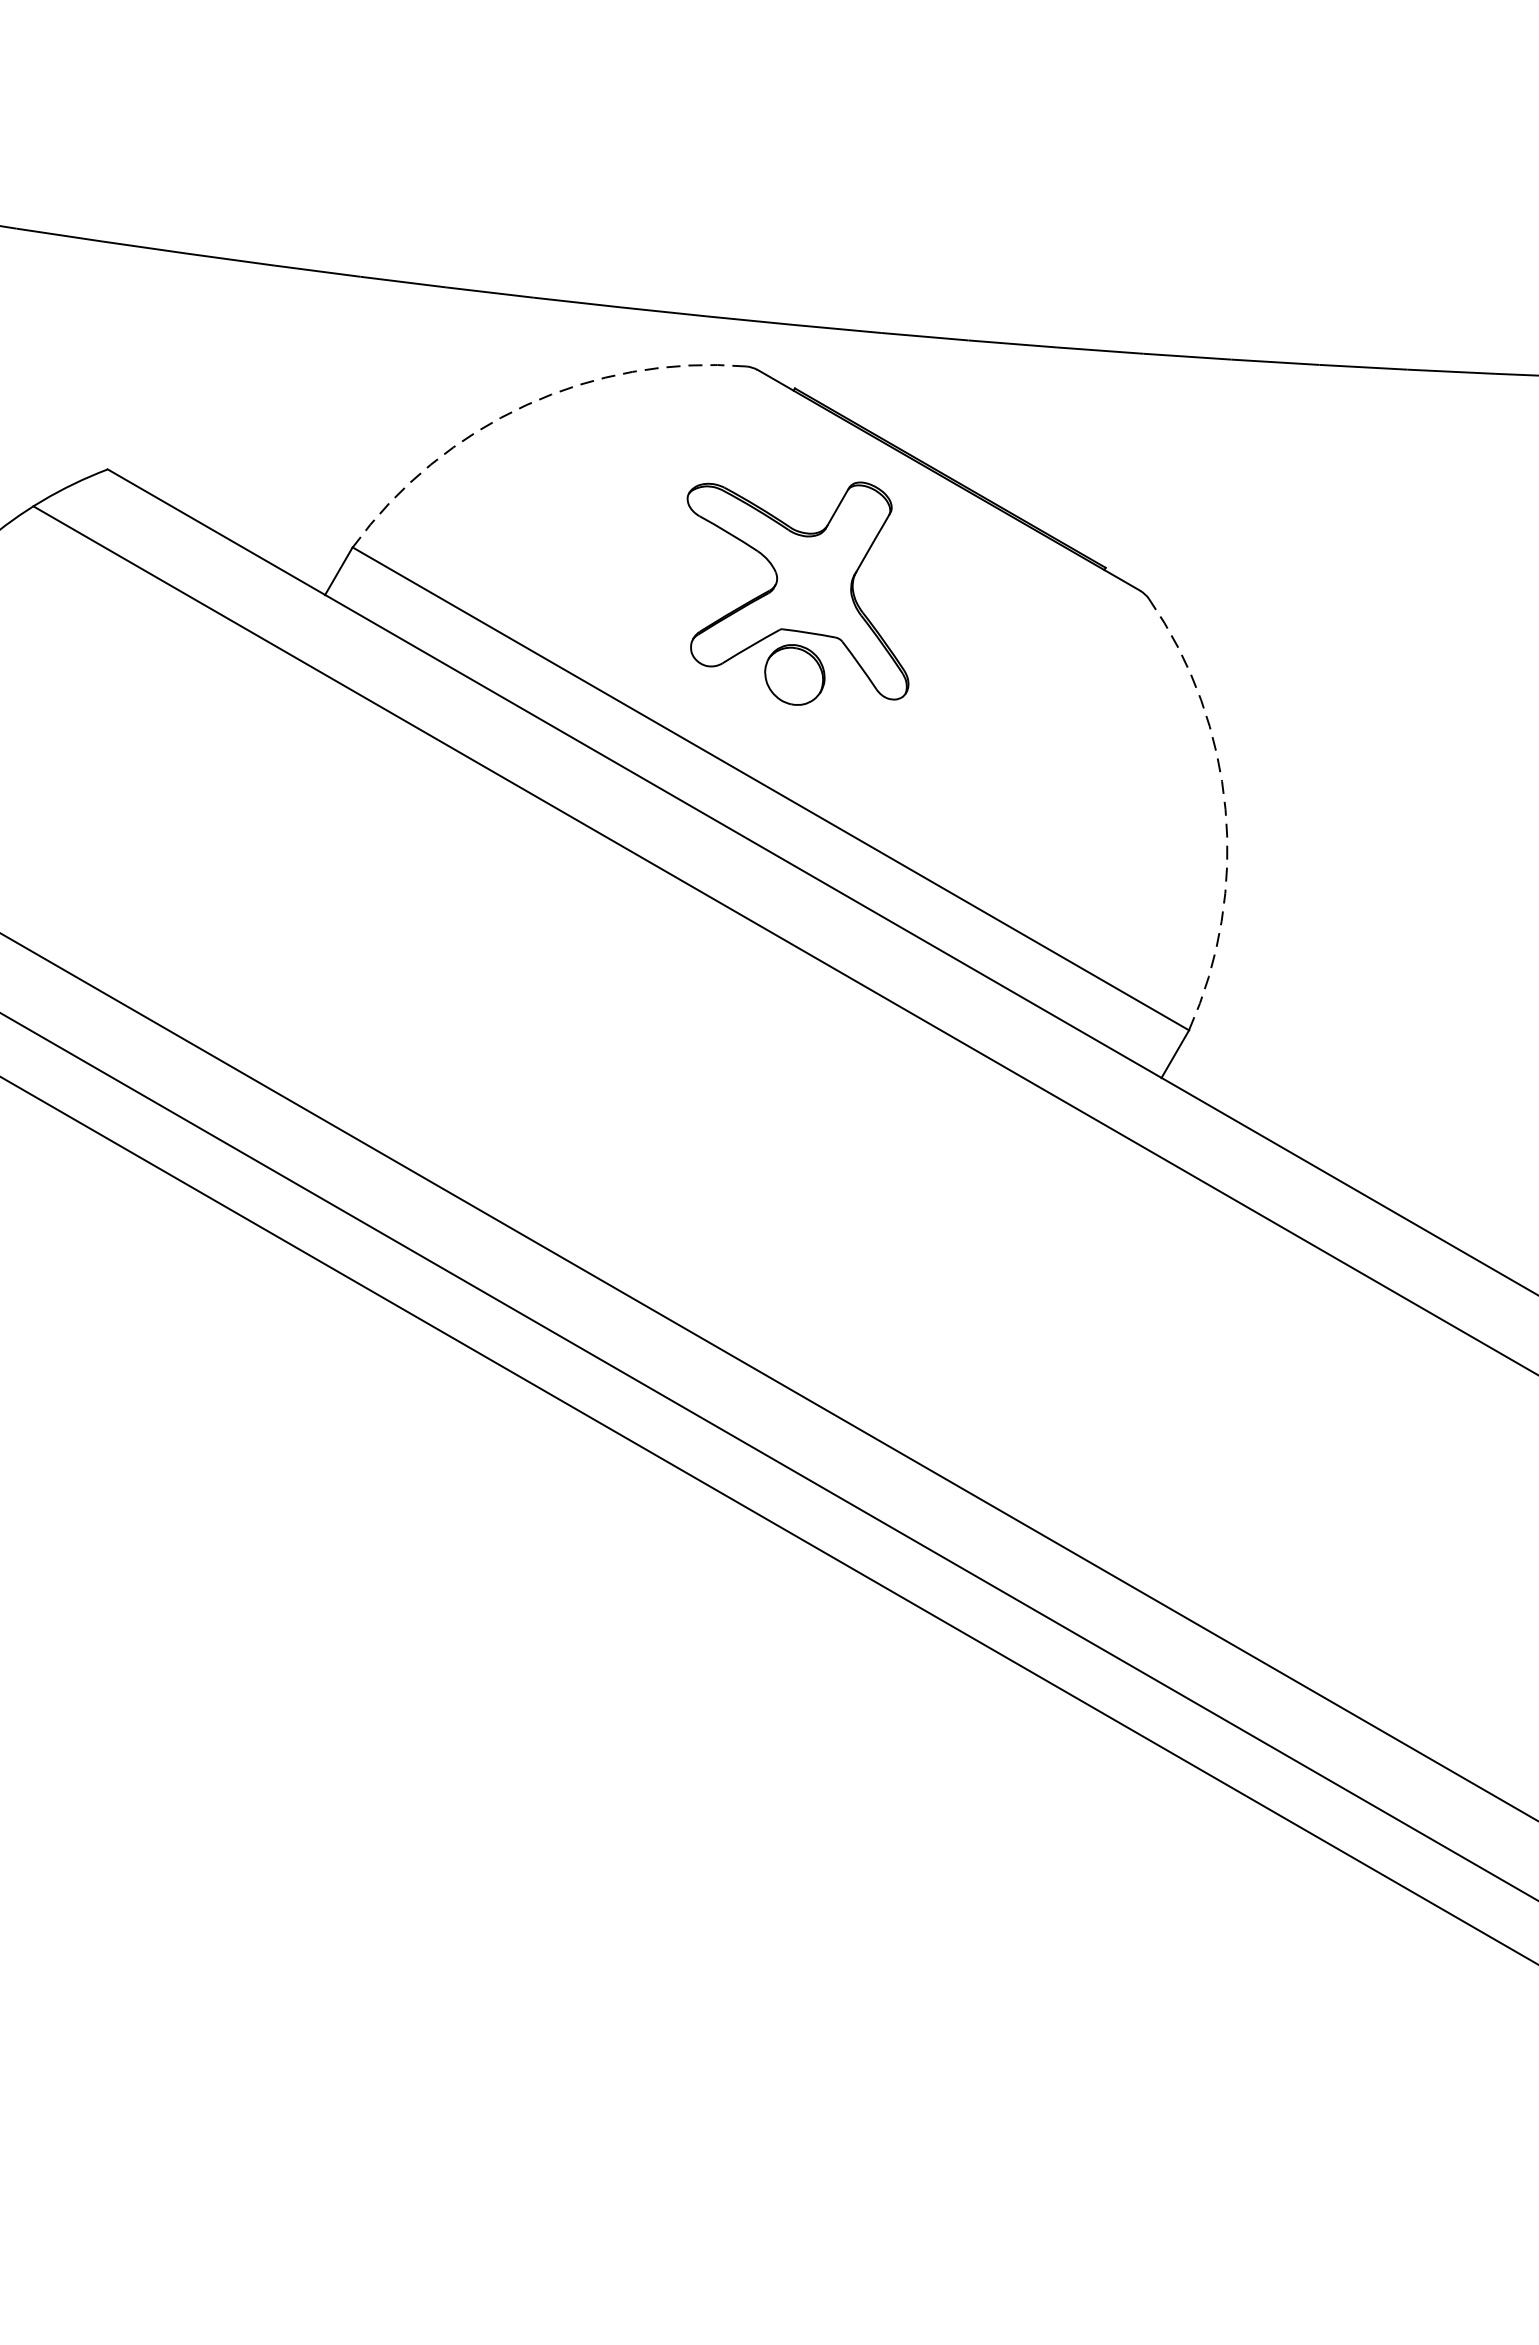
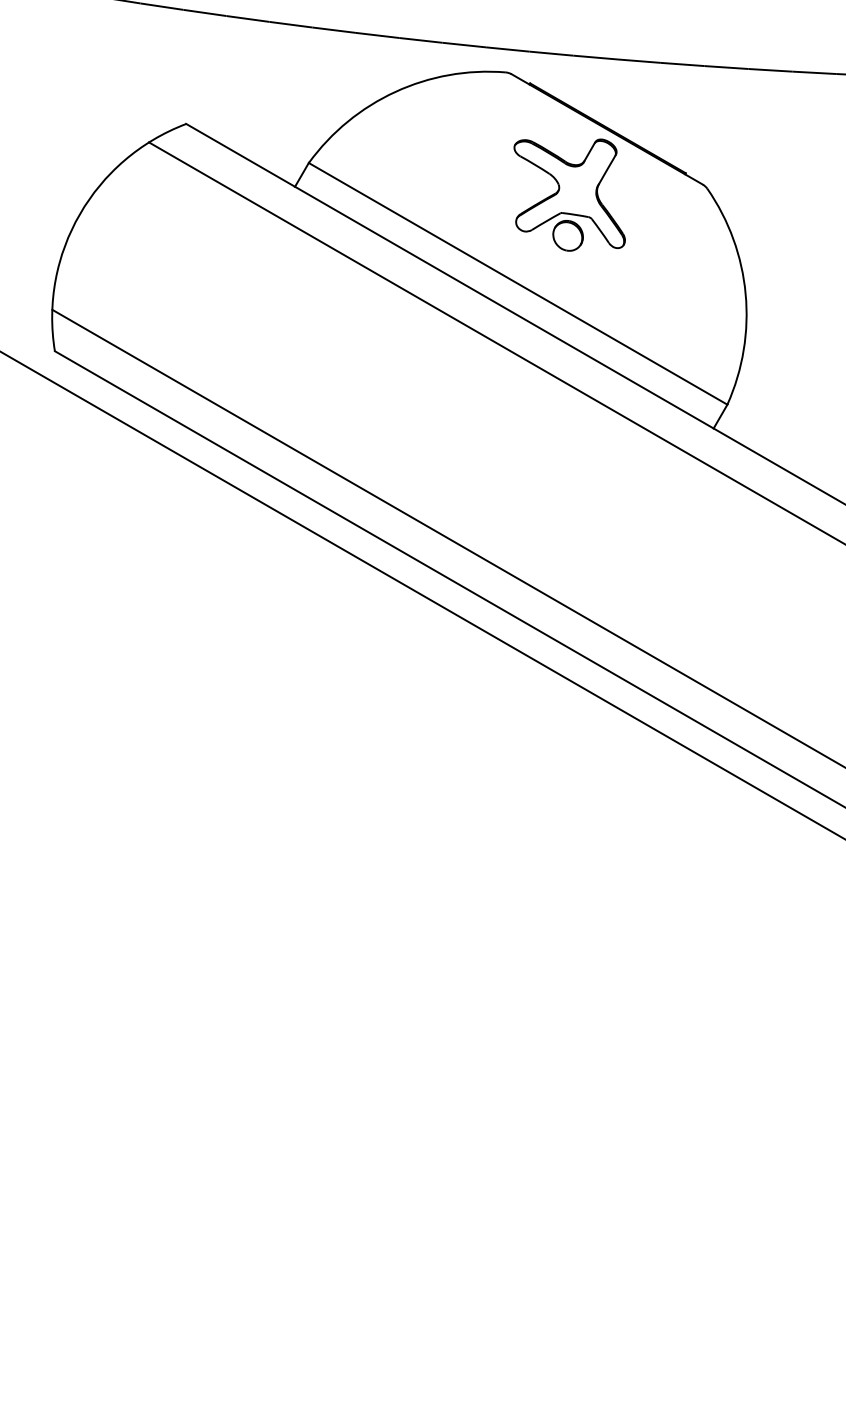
arc: (525, 404) -> (395, 91), dashed -> solid
part: (797, 592) -> (569, 194), moved
arc: (1225, 810) -> (745, 294), dashed -> solid

